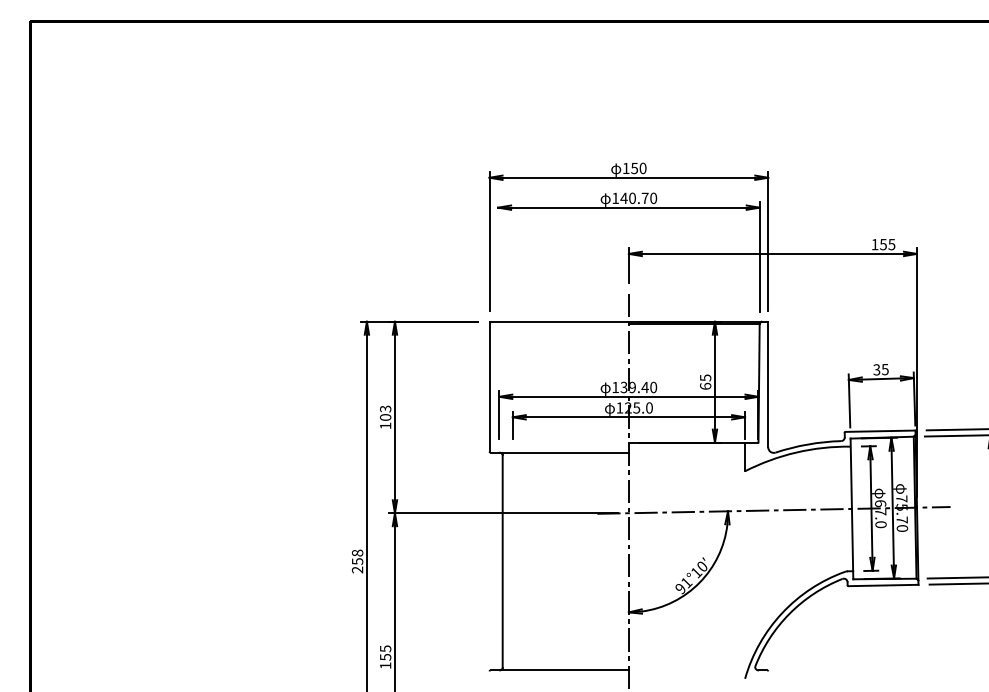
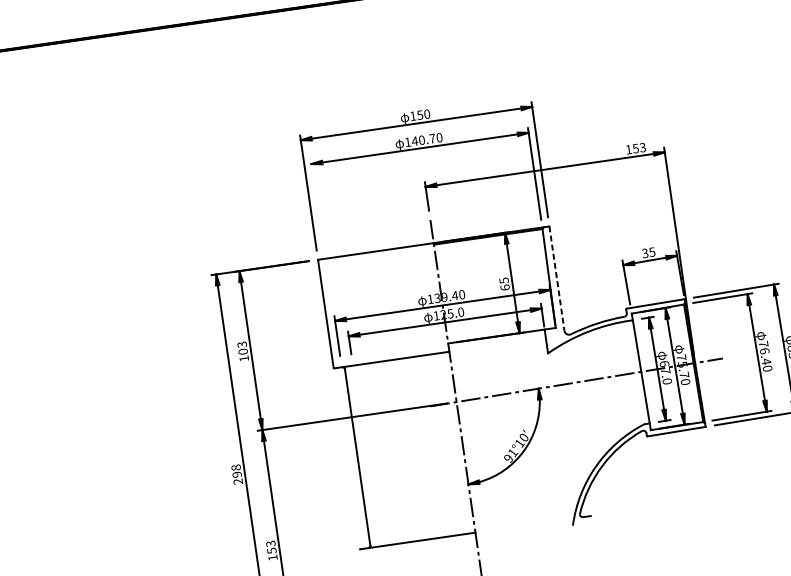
text: (891, 243) -> (642, 146), 155 -> 153
line: (768, 384) -> (557, 278), solid -> dashed
text: (357, 561) -> (237, 474), 258 -> 298
text: (385, 648) -> (270, 543), 155 -> 153

